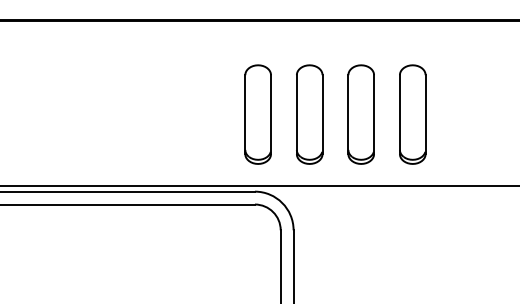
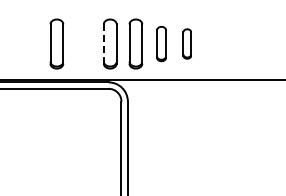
part: (150, 113) -> (56, 43), added
part: (361, 113) -> (161, 43), size x0.7
part: (413, 113) -> (187, 43), size x0.6
line: (244, 115) -> (103, 44), solid -> dashed

